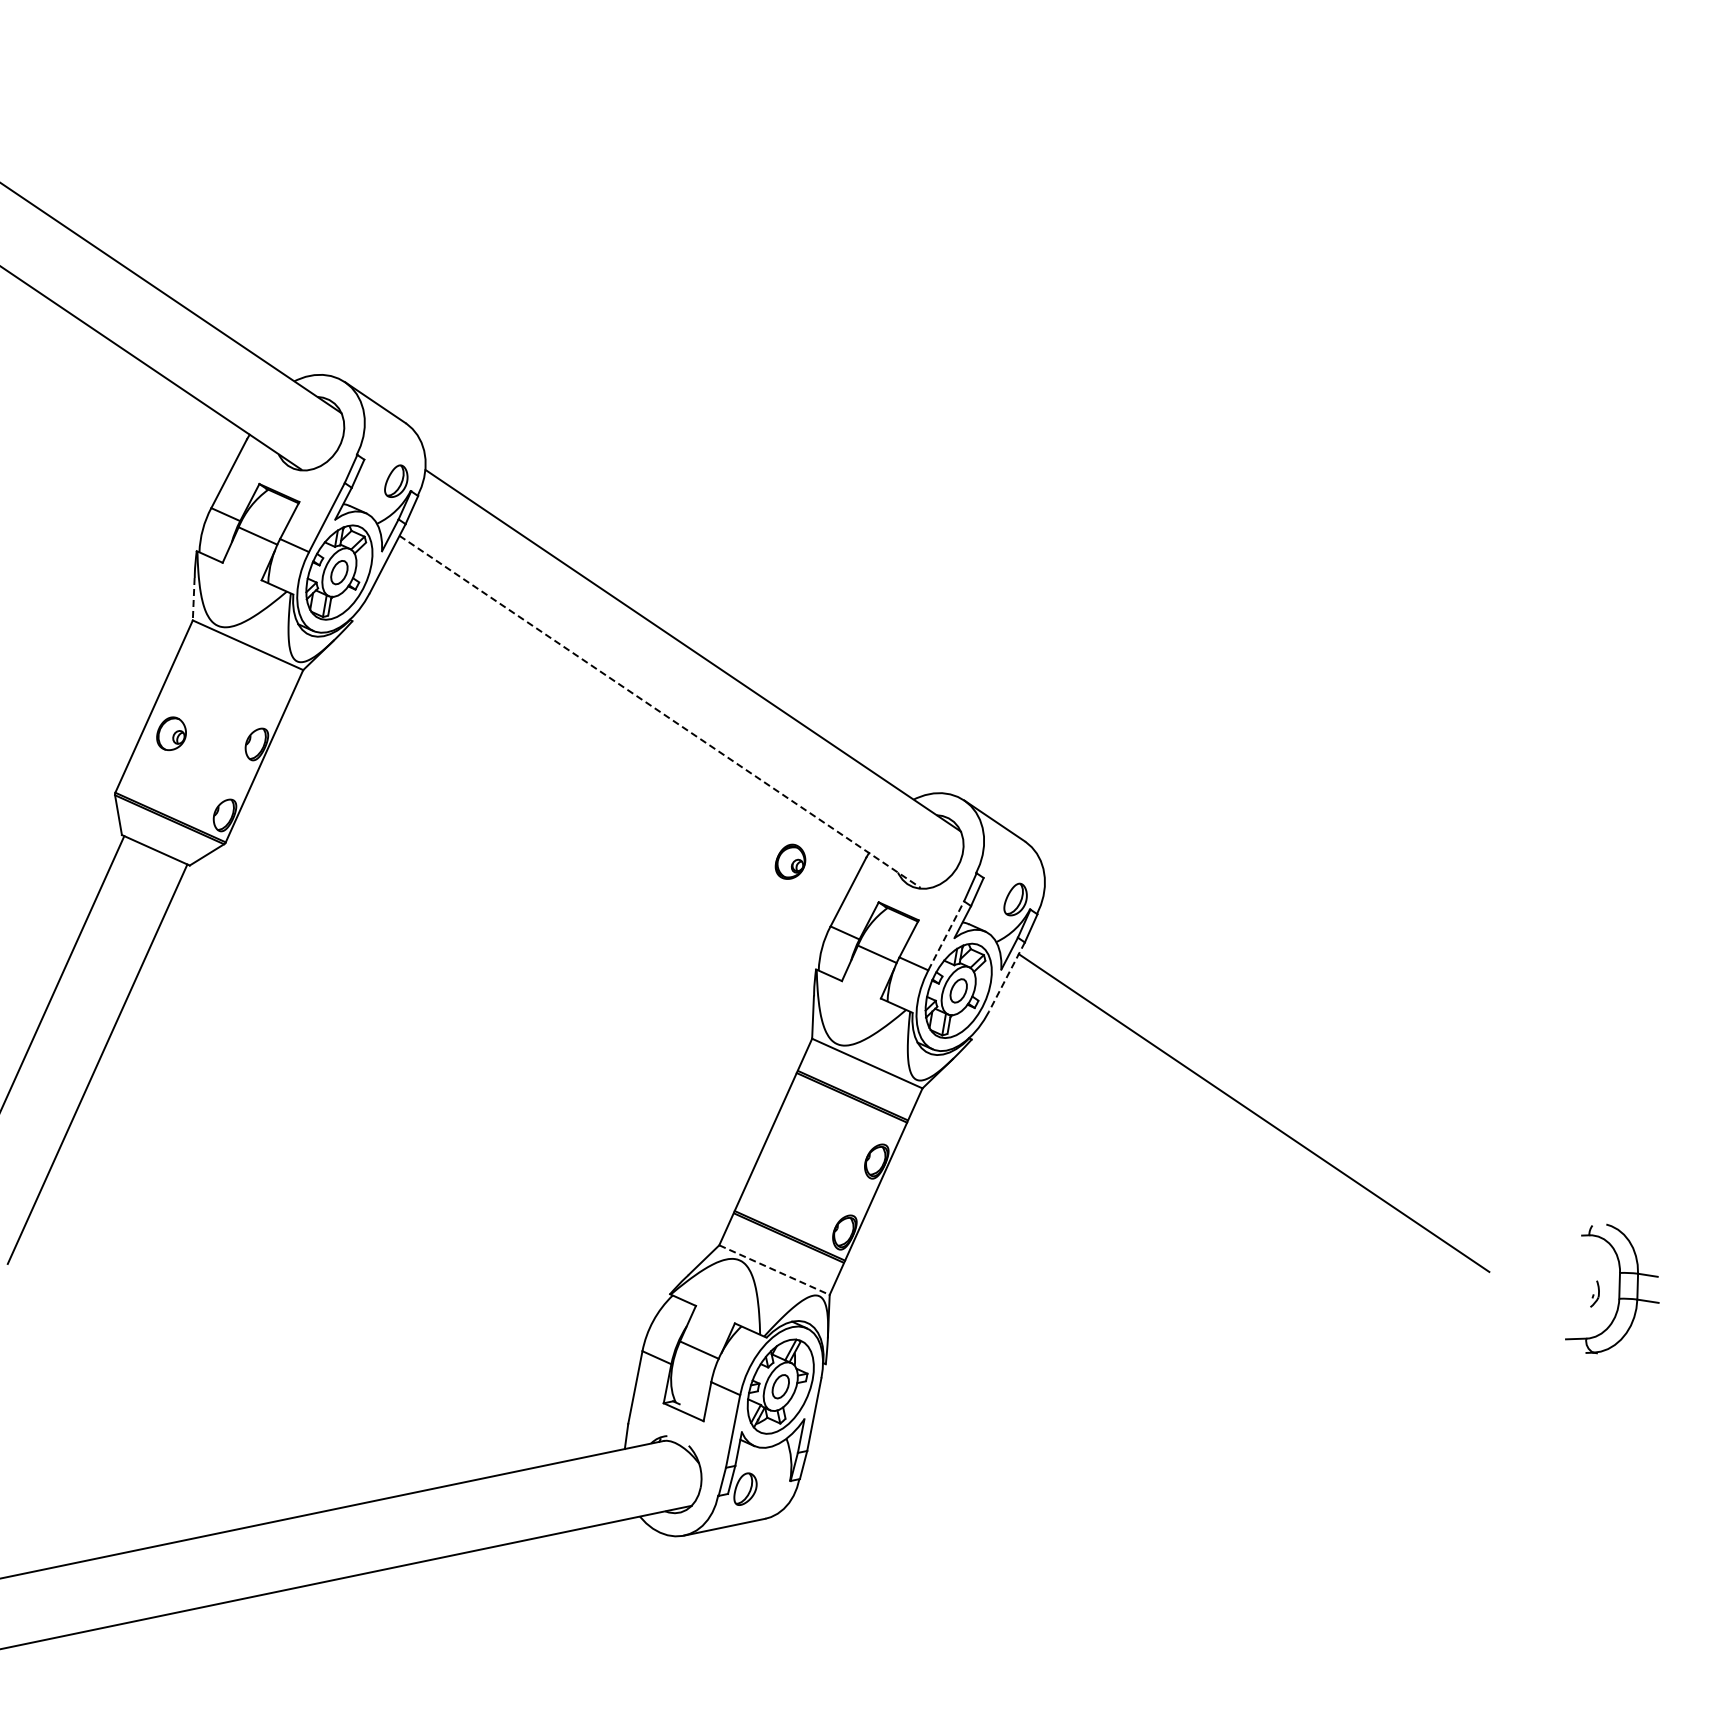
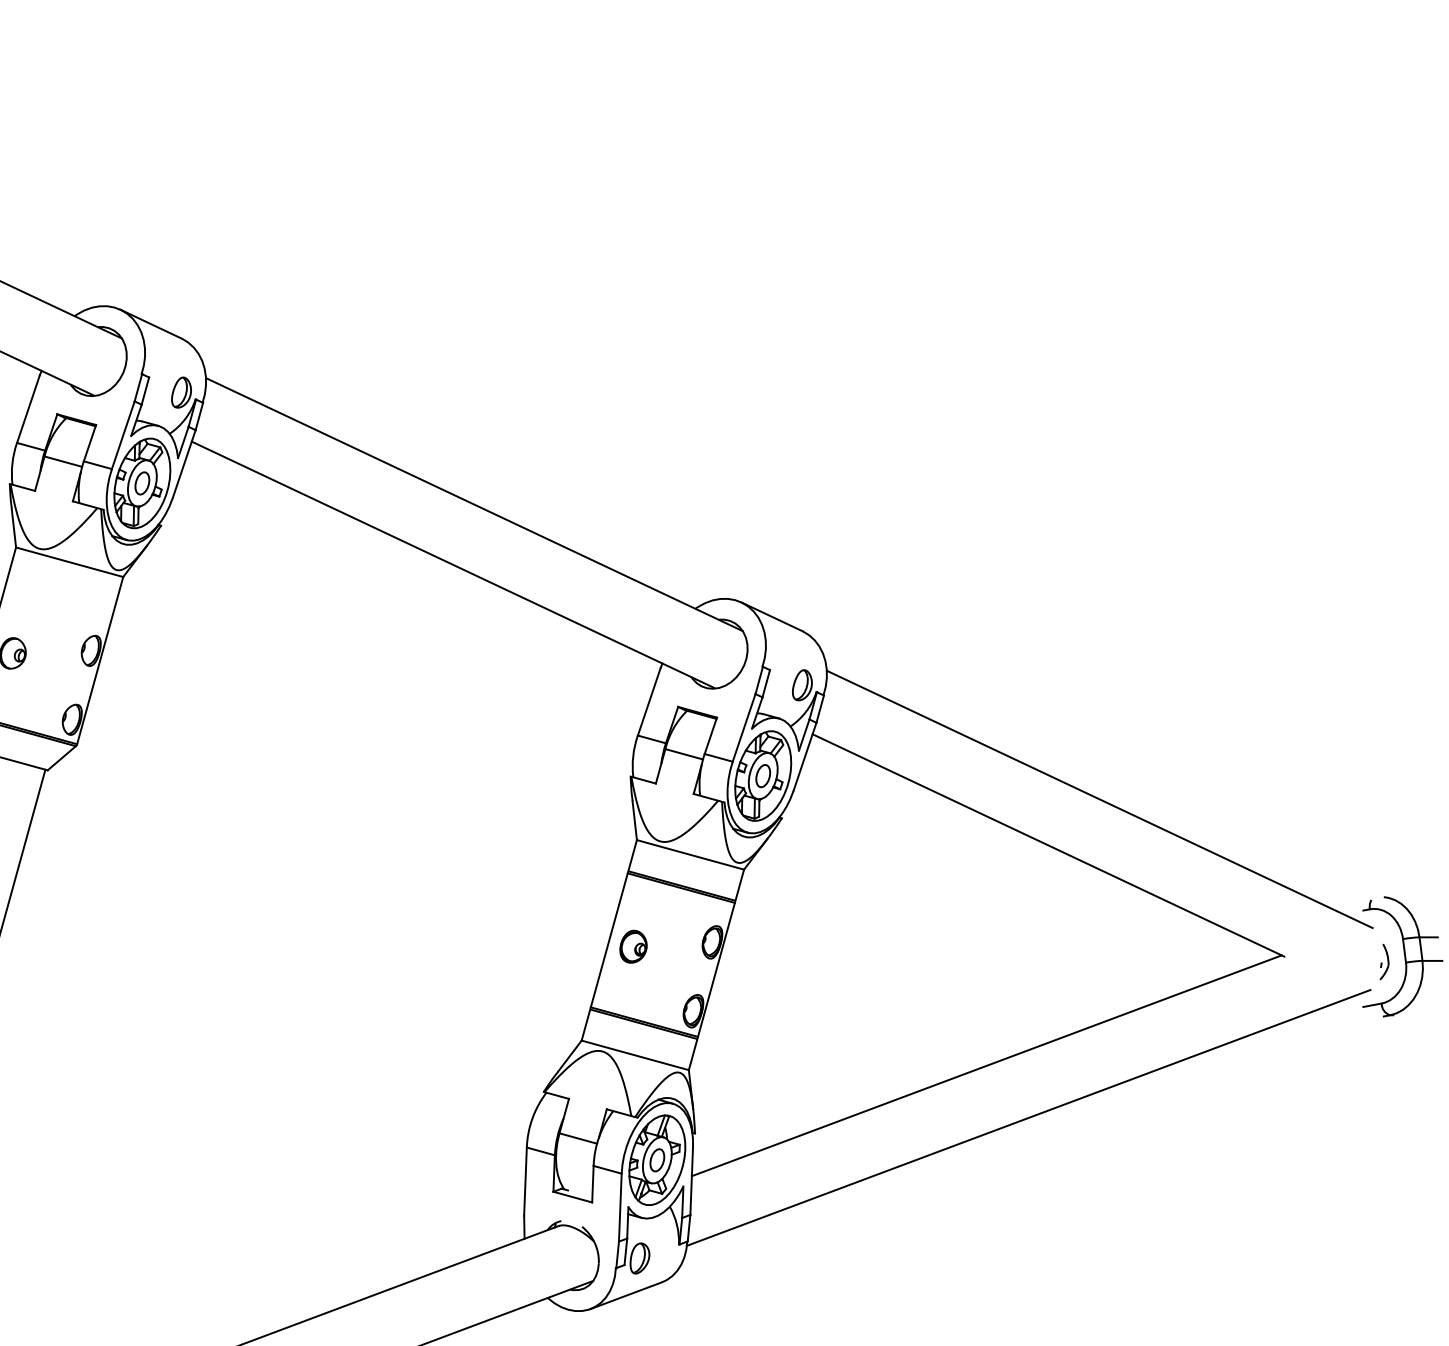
line: (193, 599) -> (13, 528), dashed -> solid
line: (660, 712) -> (453, 565), dashed -> solid
part: (790, 861) -> (633, 946), moved
line: (946, 935) -> (744, 727), dashed -> solid
line: (1007, 976) -> (805, 756), dashed -> solid
line: (1316, 1071) -> (1099, 798), added
line: (774, 1270) -> (635, 1055), dashed -> solid
part: (1594, 1293) -> (1382, 961), size x1.43
line: (1150, 1339) -> (986, 1065), added
line: (1187, 1402) -> (1028, 1117), added

